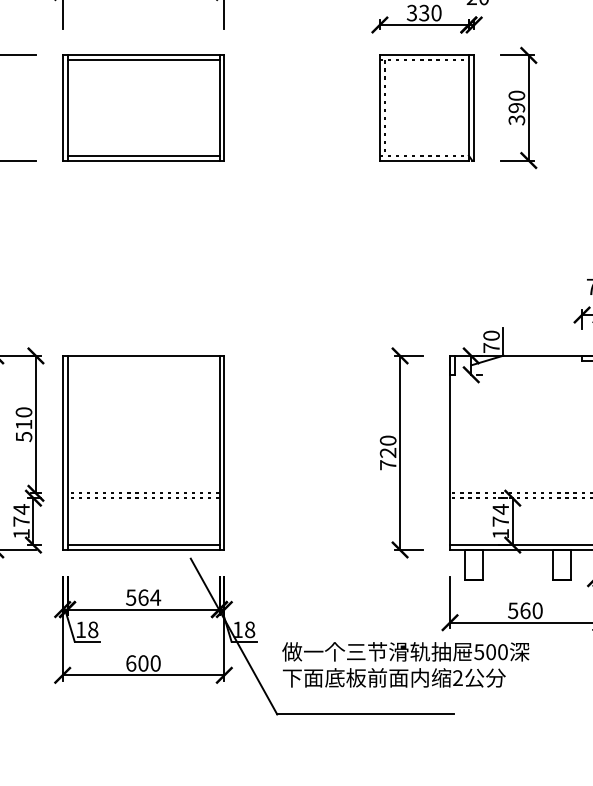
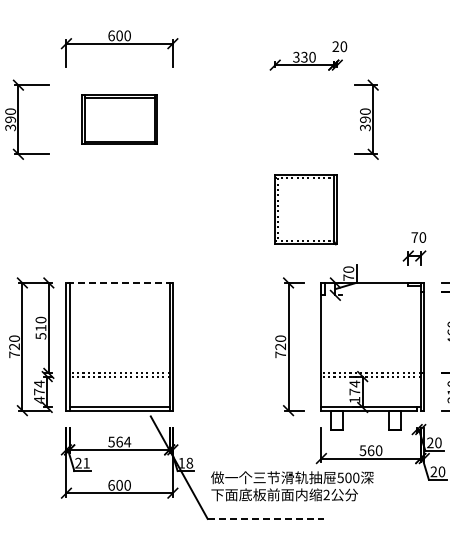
part: (143, 107) -> (119, 119), size x0.7
part: (425, 107) -> (305, 209), moved
line: (143, 355) -> (119, 282), solid -> dashed
text: (21, 533) -> (39, 399), 174 -> 474
text: (87, 628) -> (82, 462), 18 -> 21
line: (366, 713) -> (266, 518), solid -> dashed

